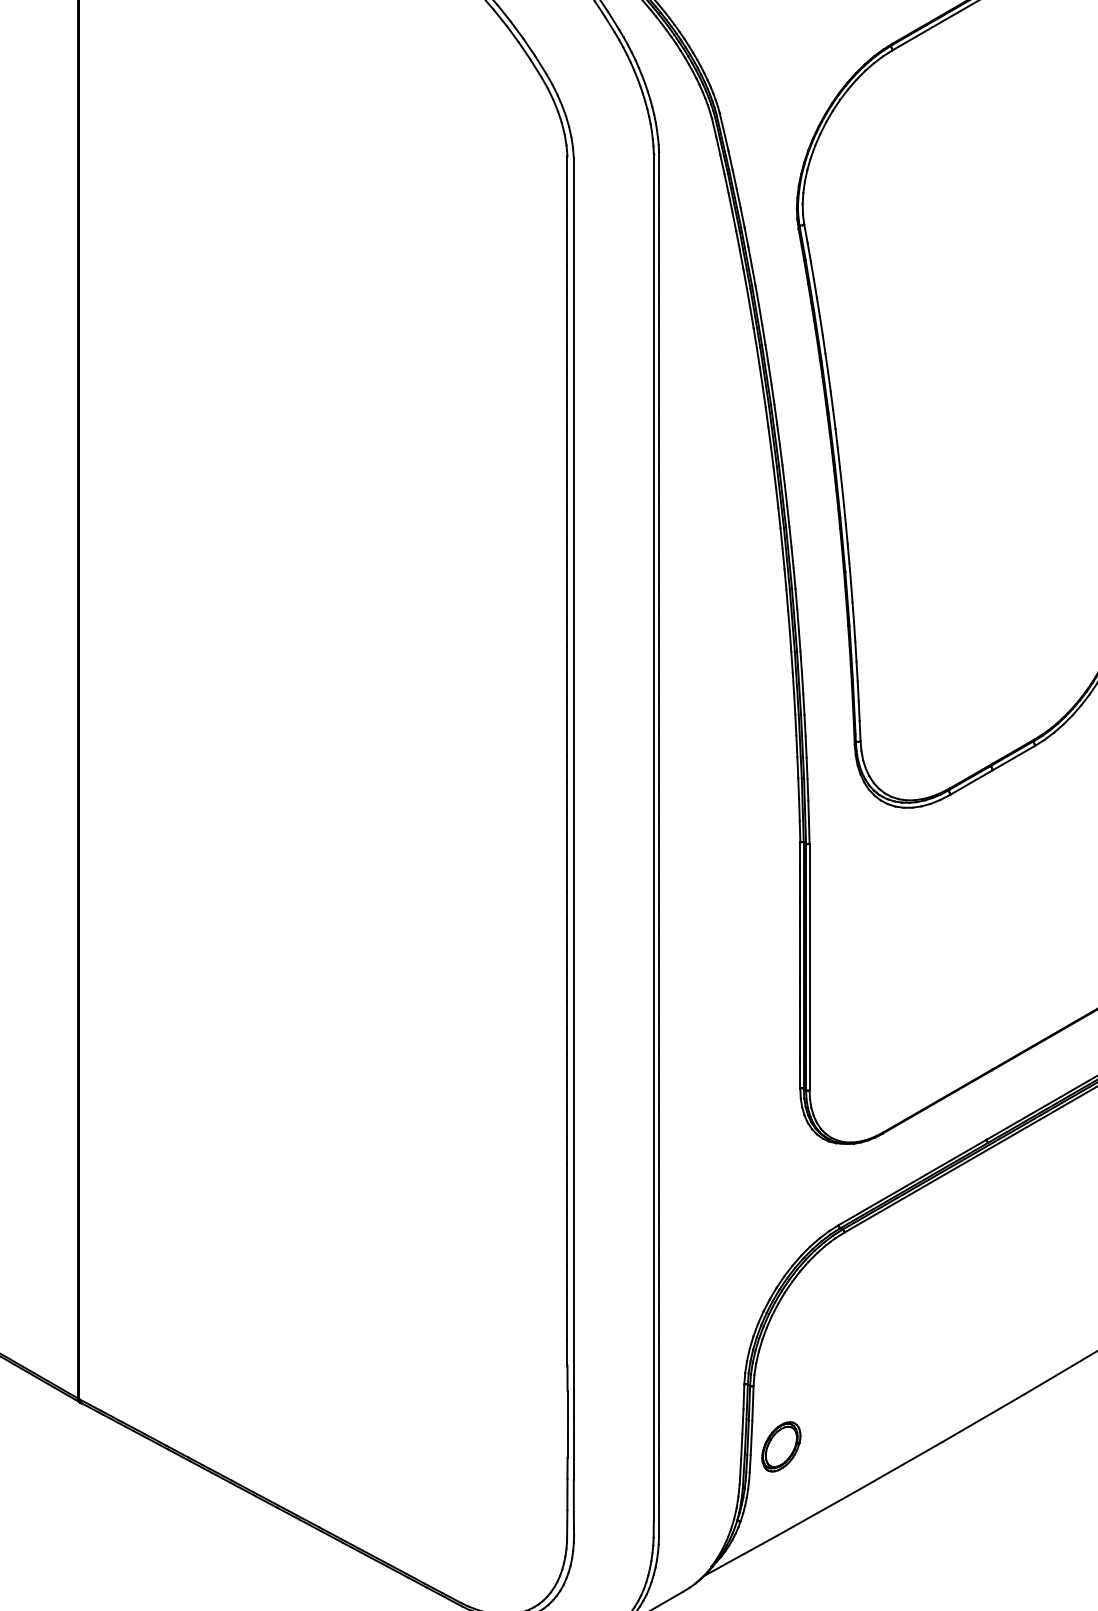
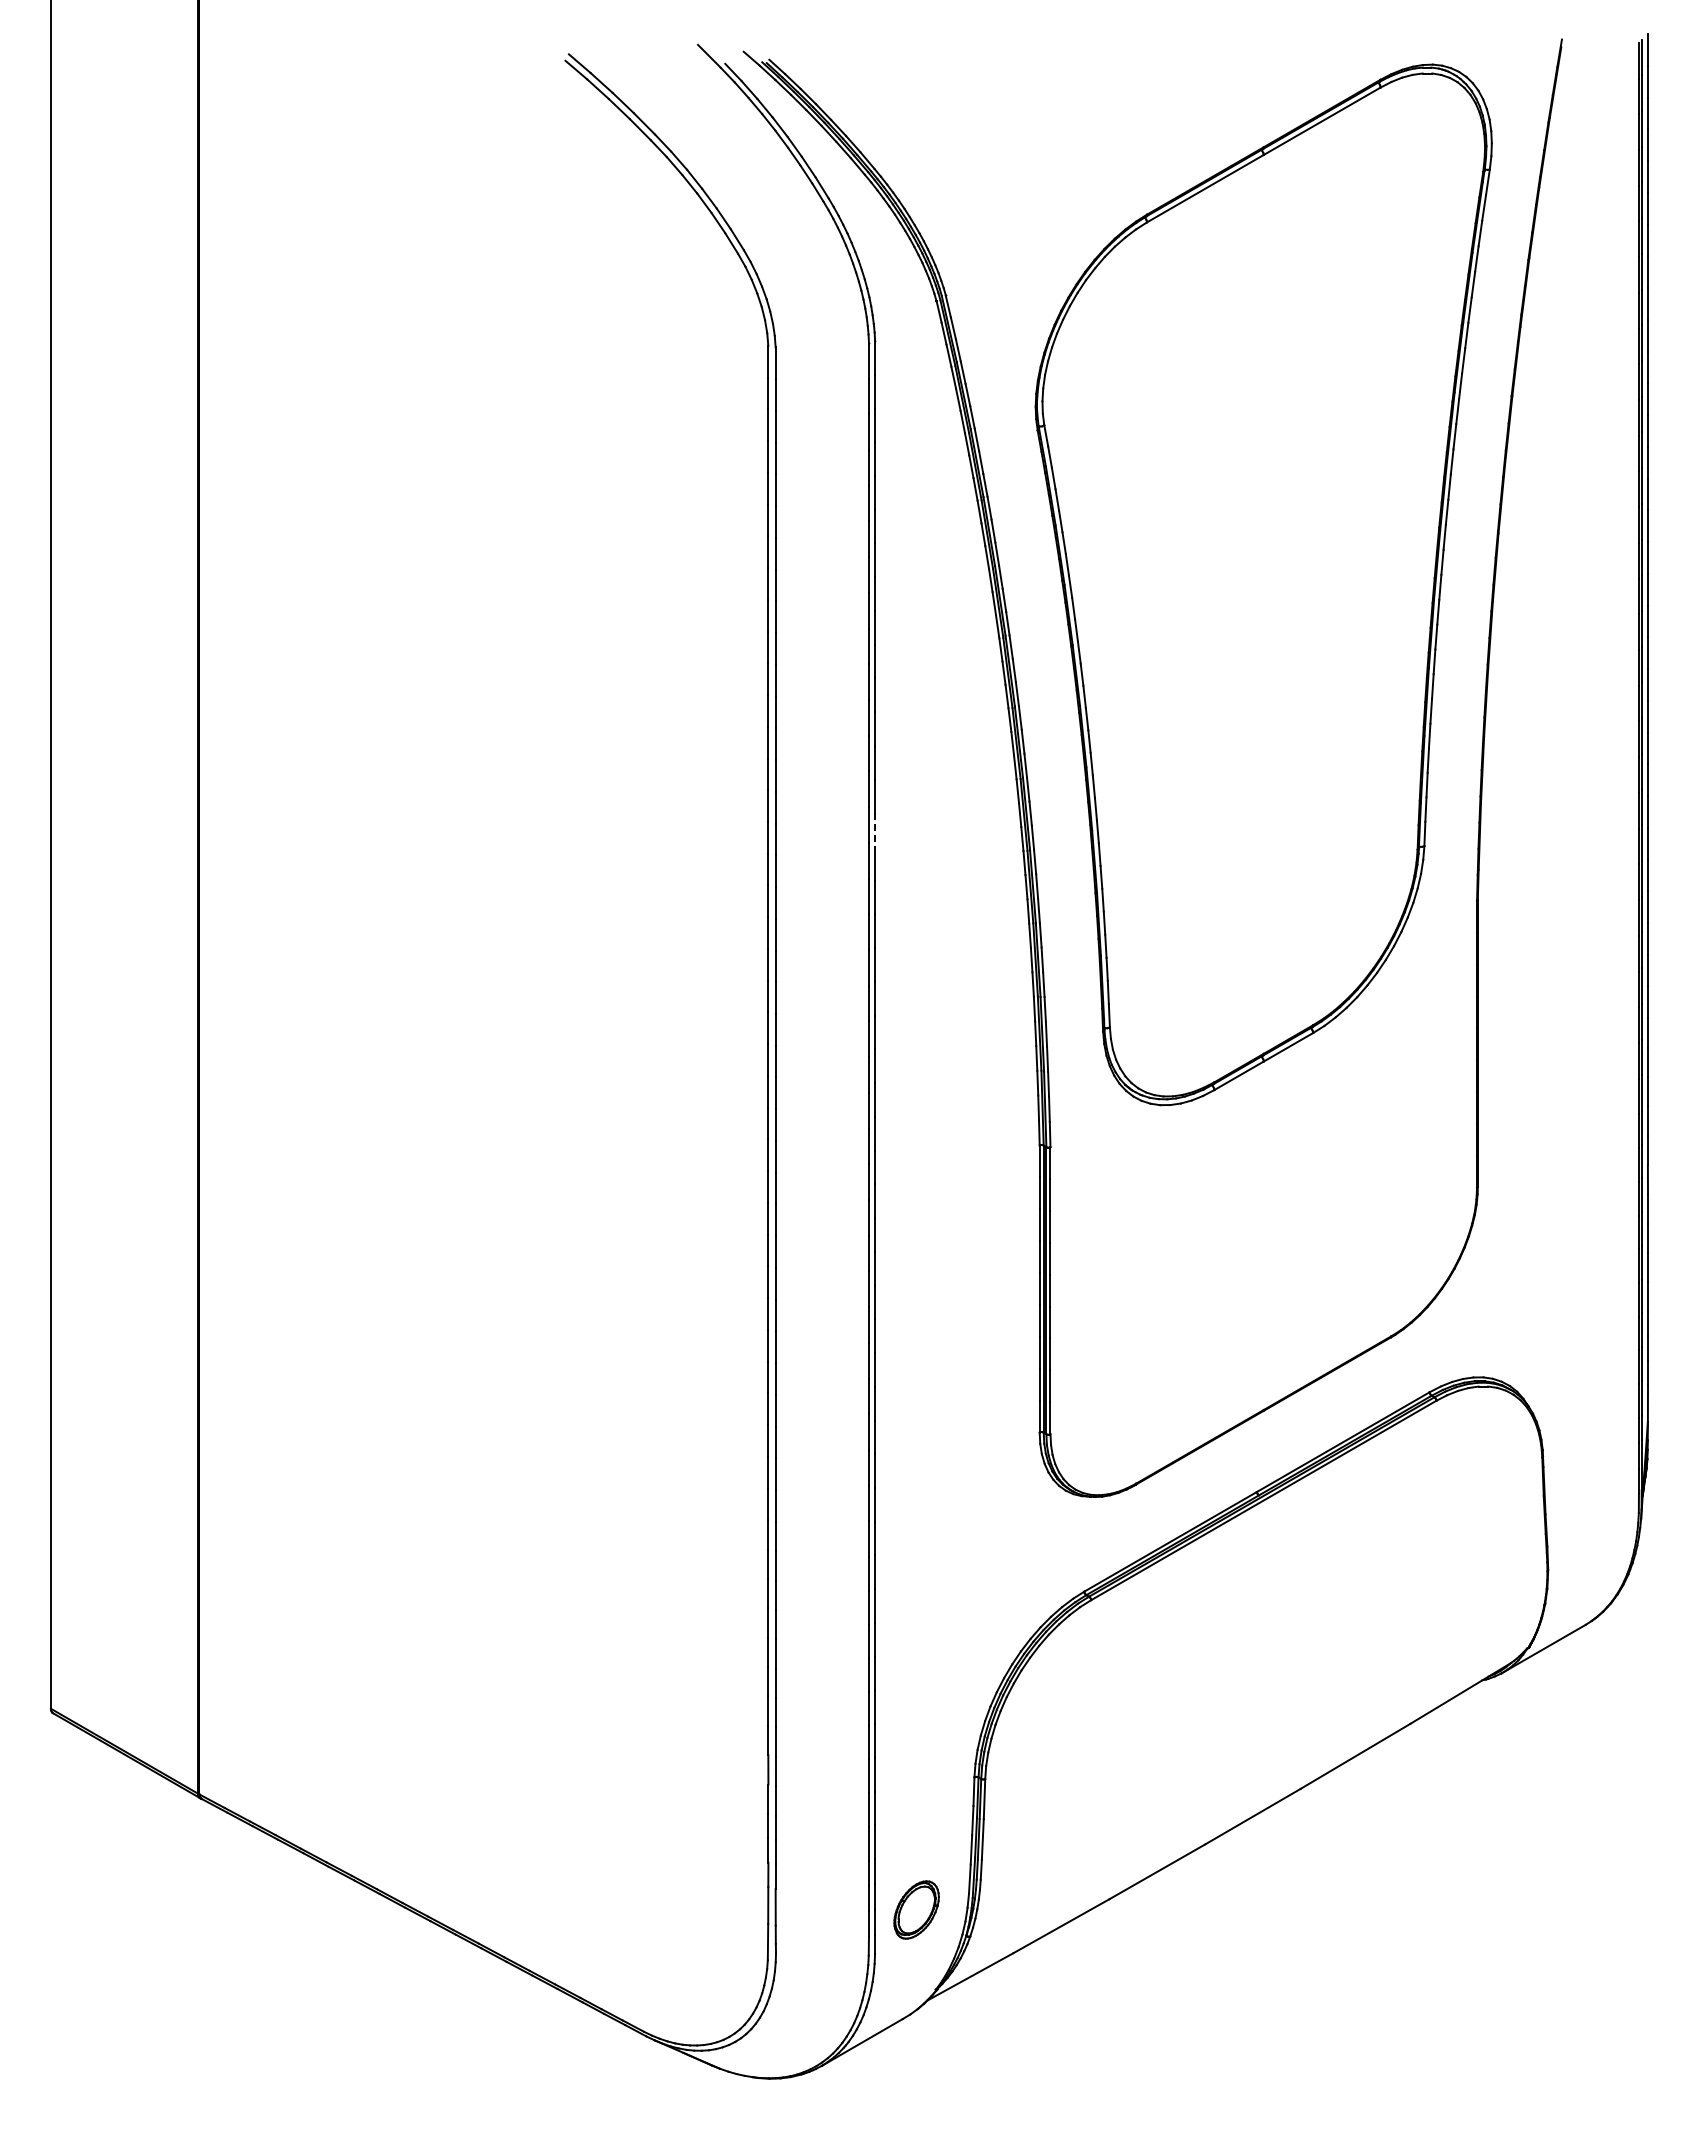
line: (659, 572) -> (875, 830), solid -> dashed
part: (781, 1446) -> (916, 1909), moved

